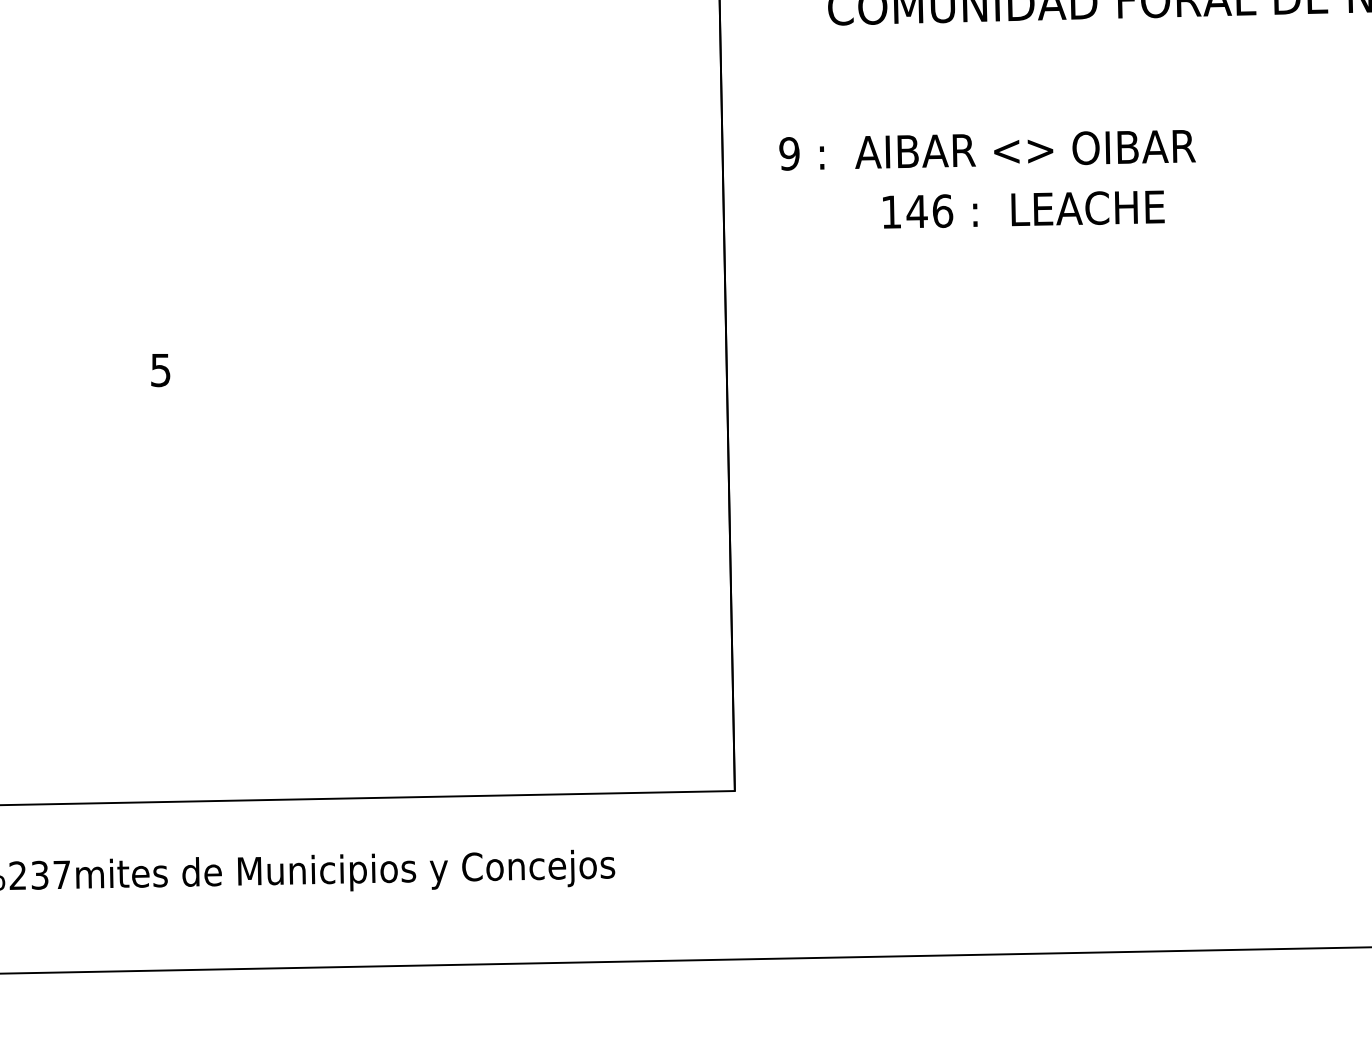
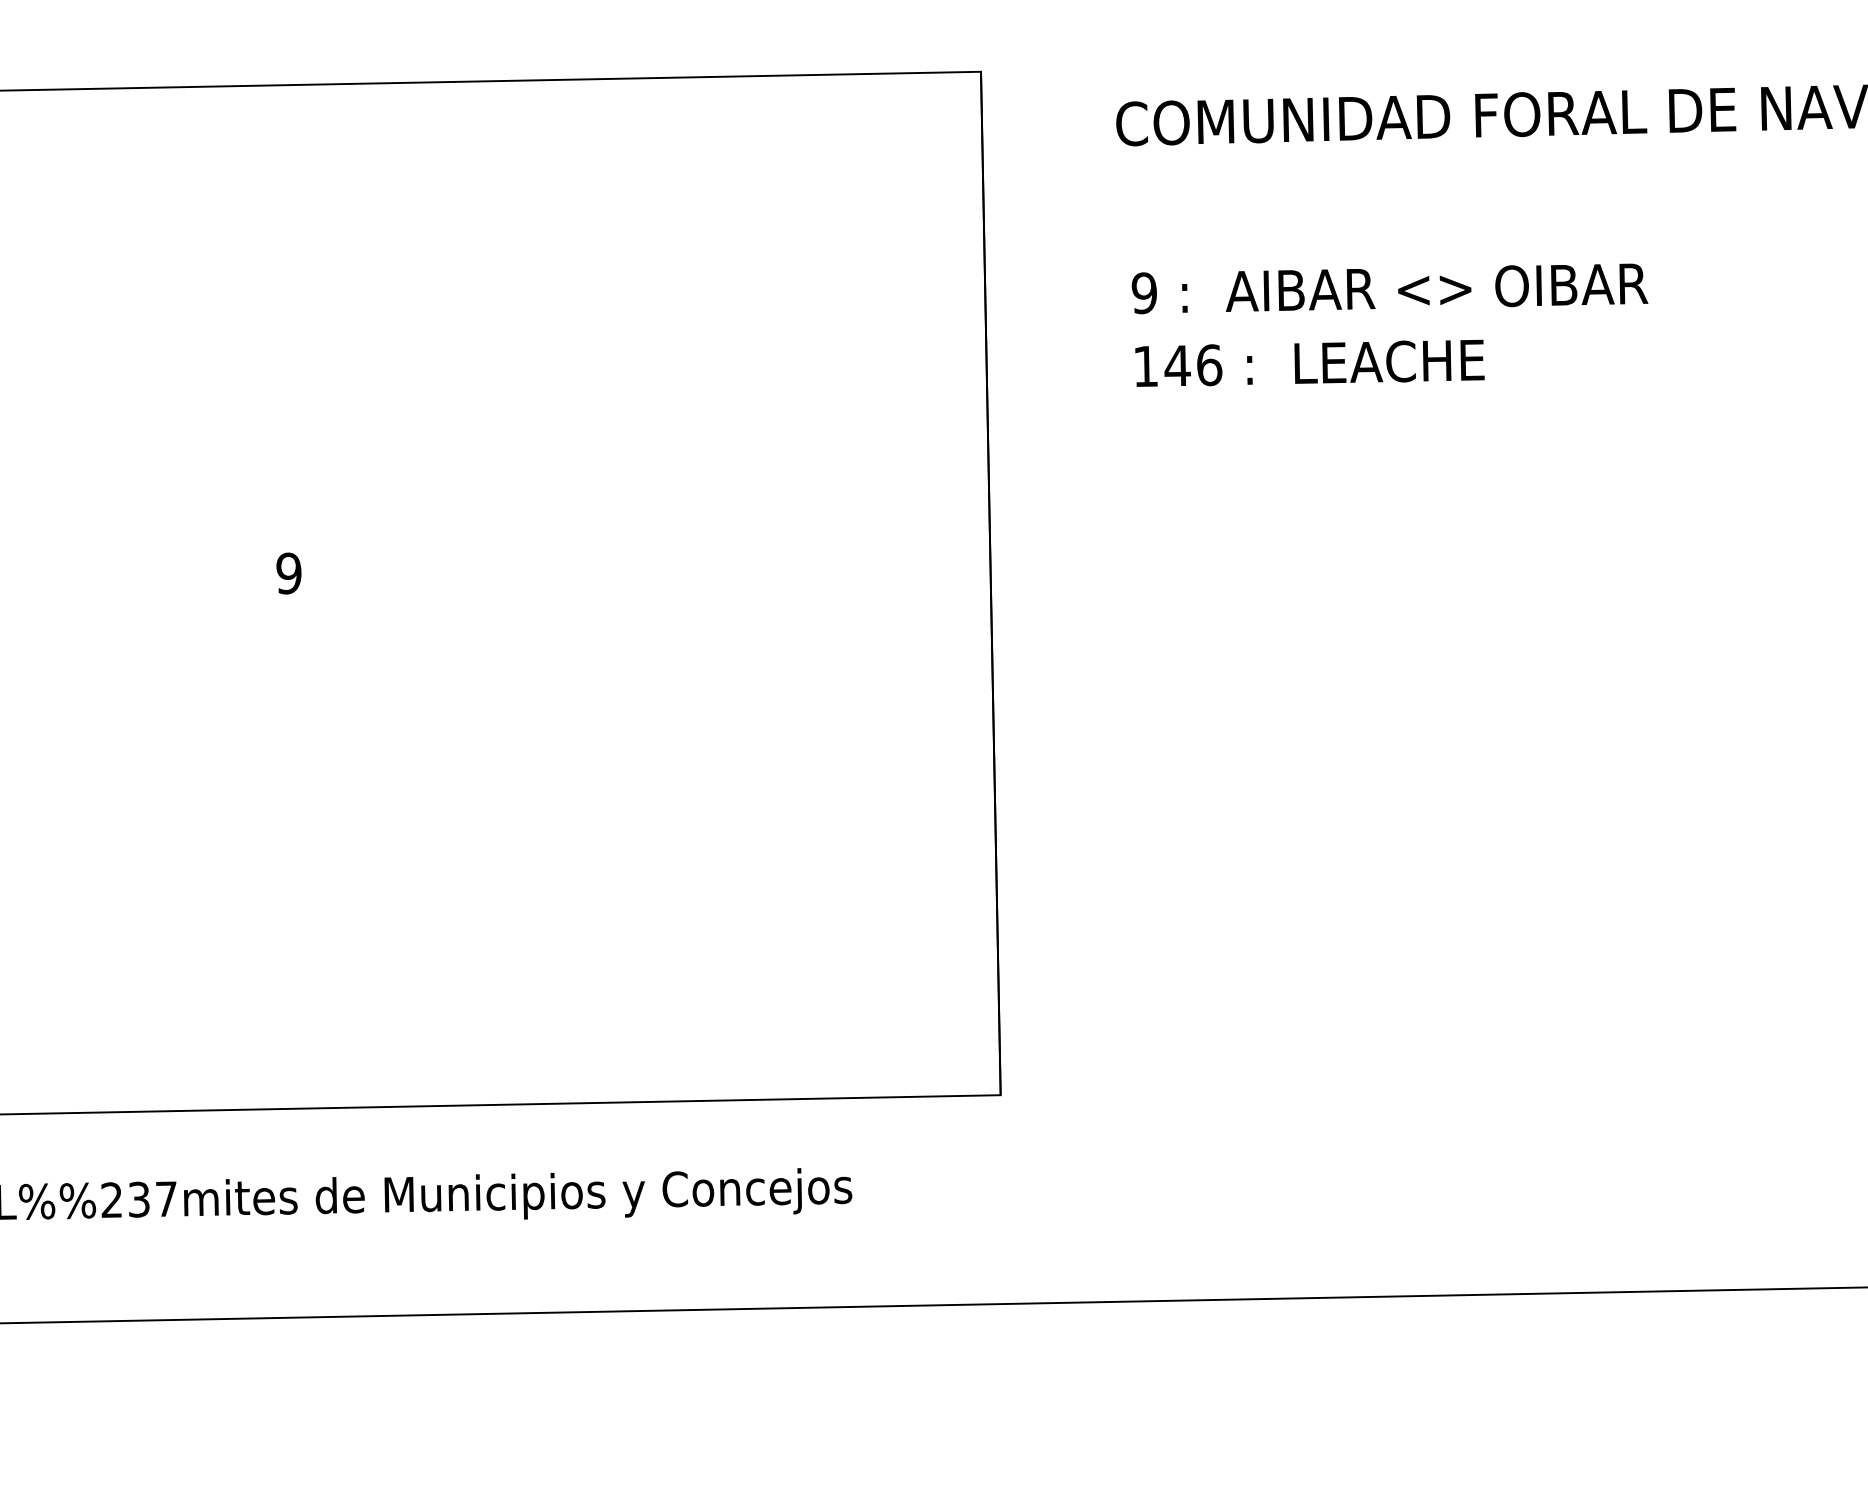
text: (987, 150) -> (1389, 288), moved
text: (1023, 208) -> (1309, 362), moved
text: (160, 370) -> (288, 573), 5 -> 9

